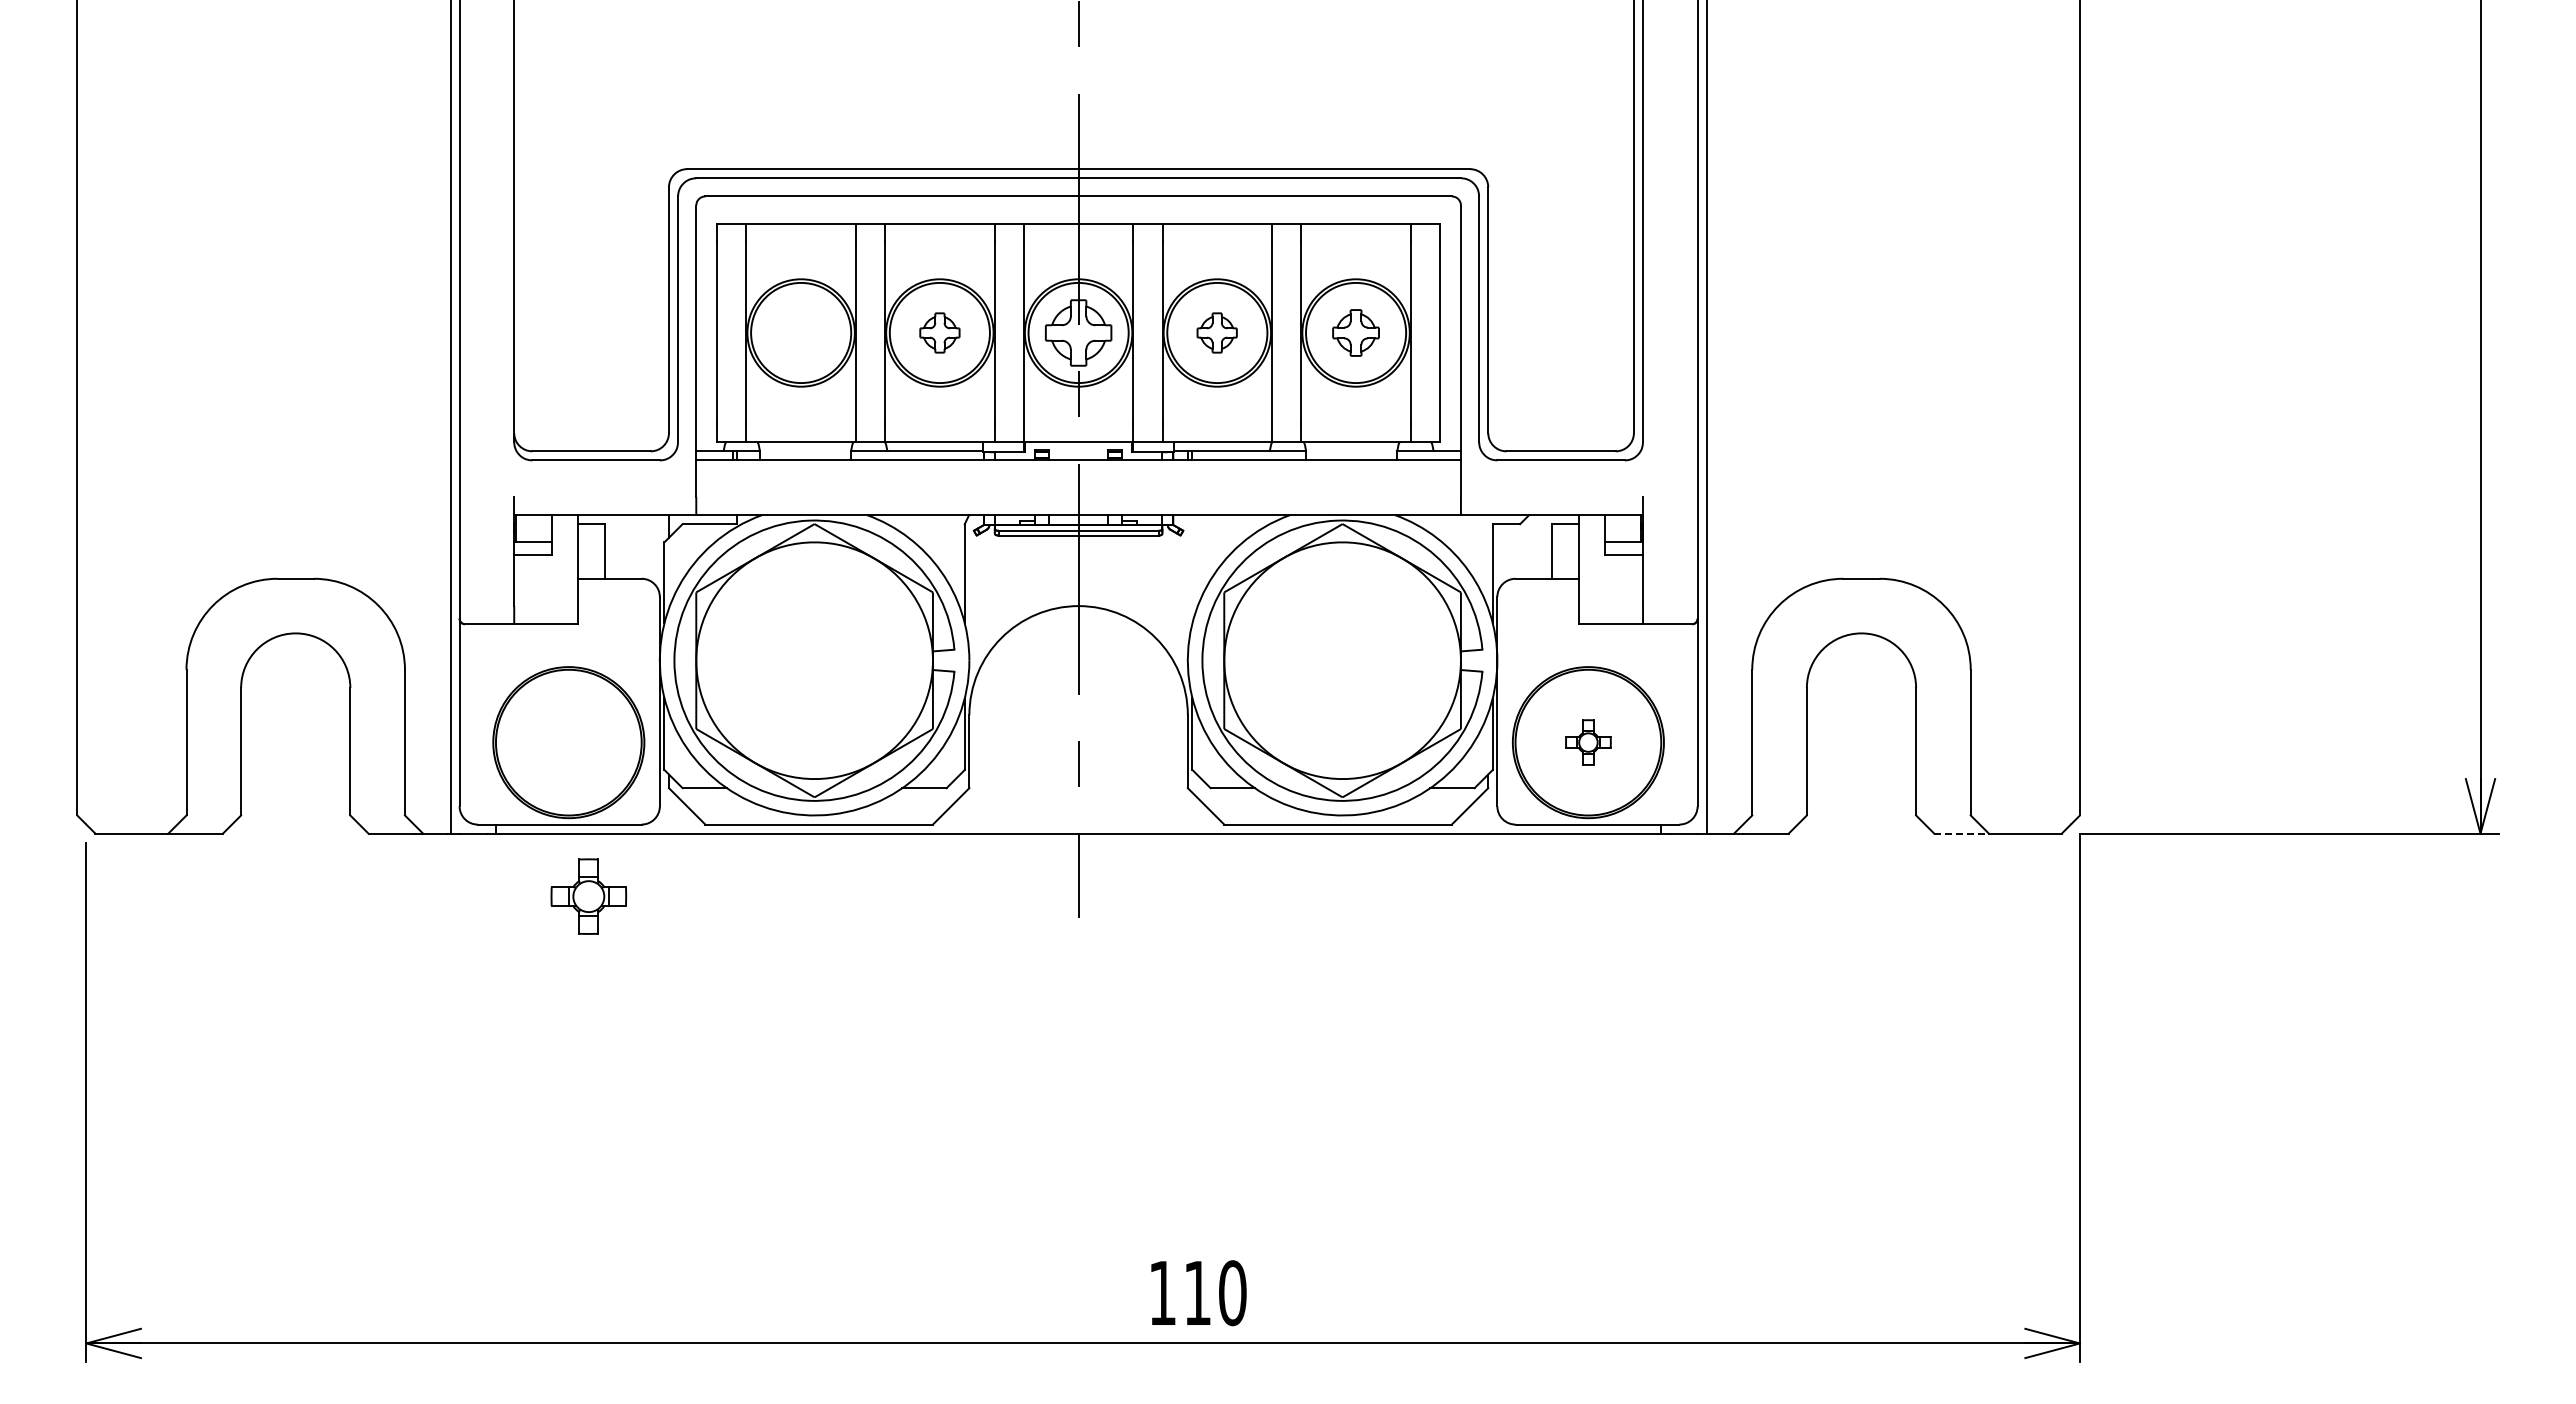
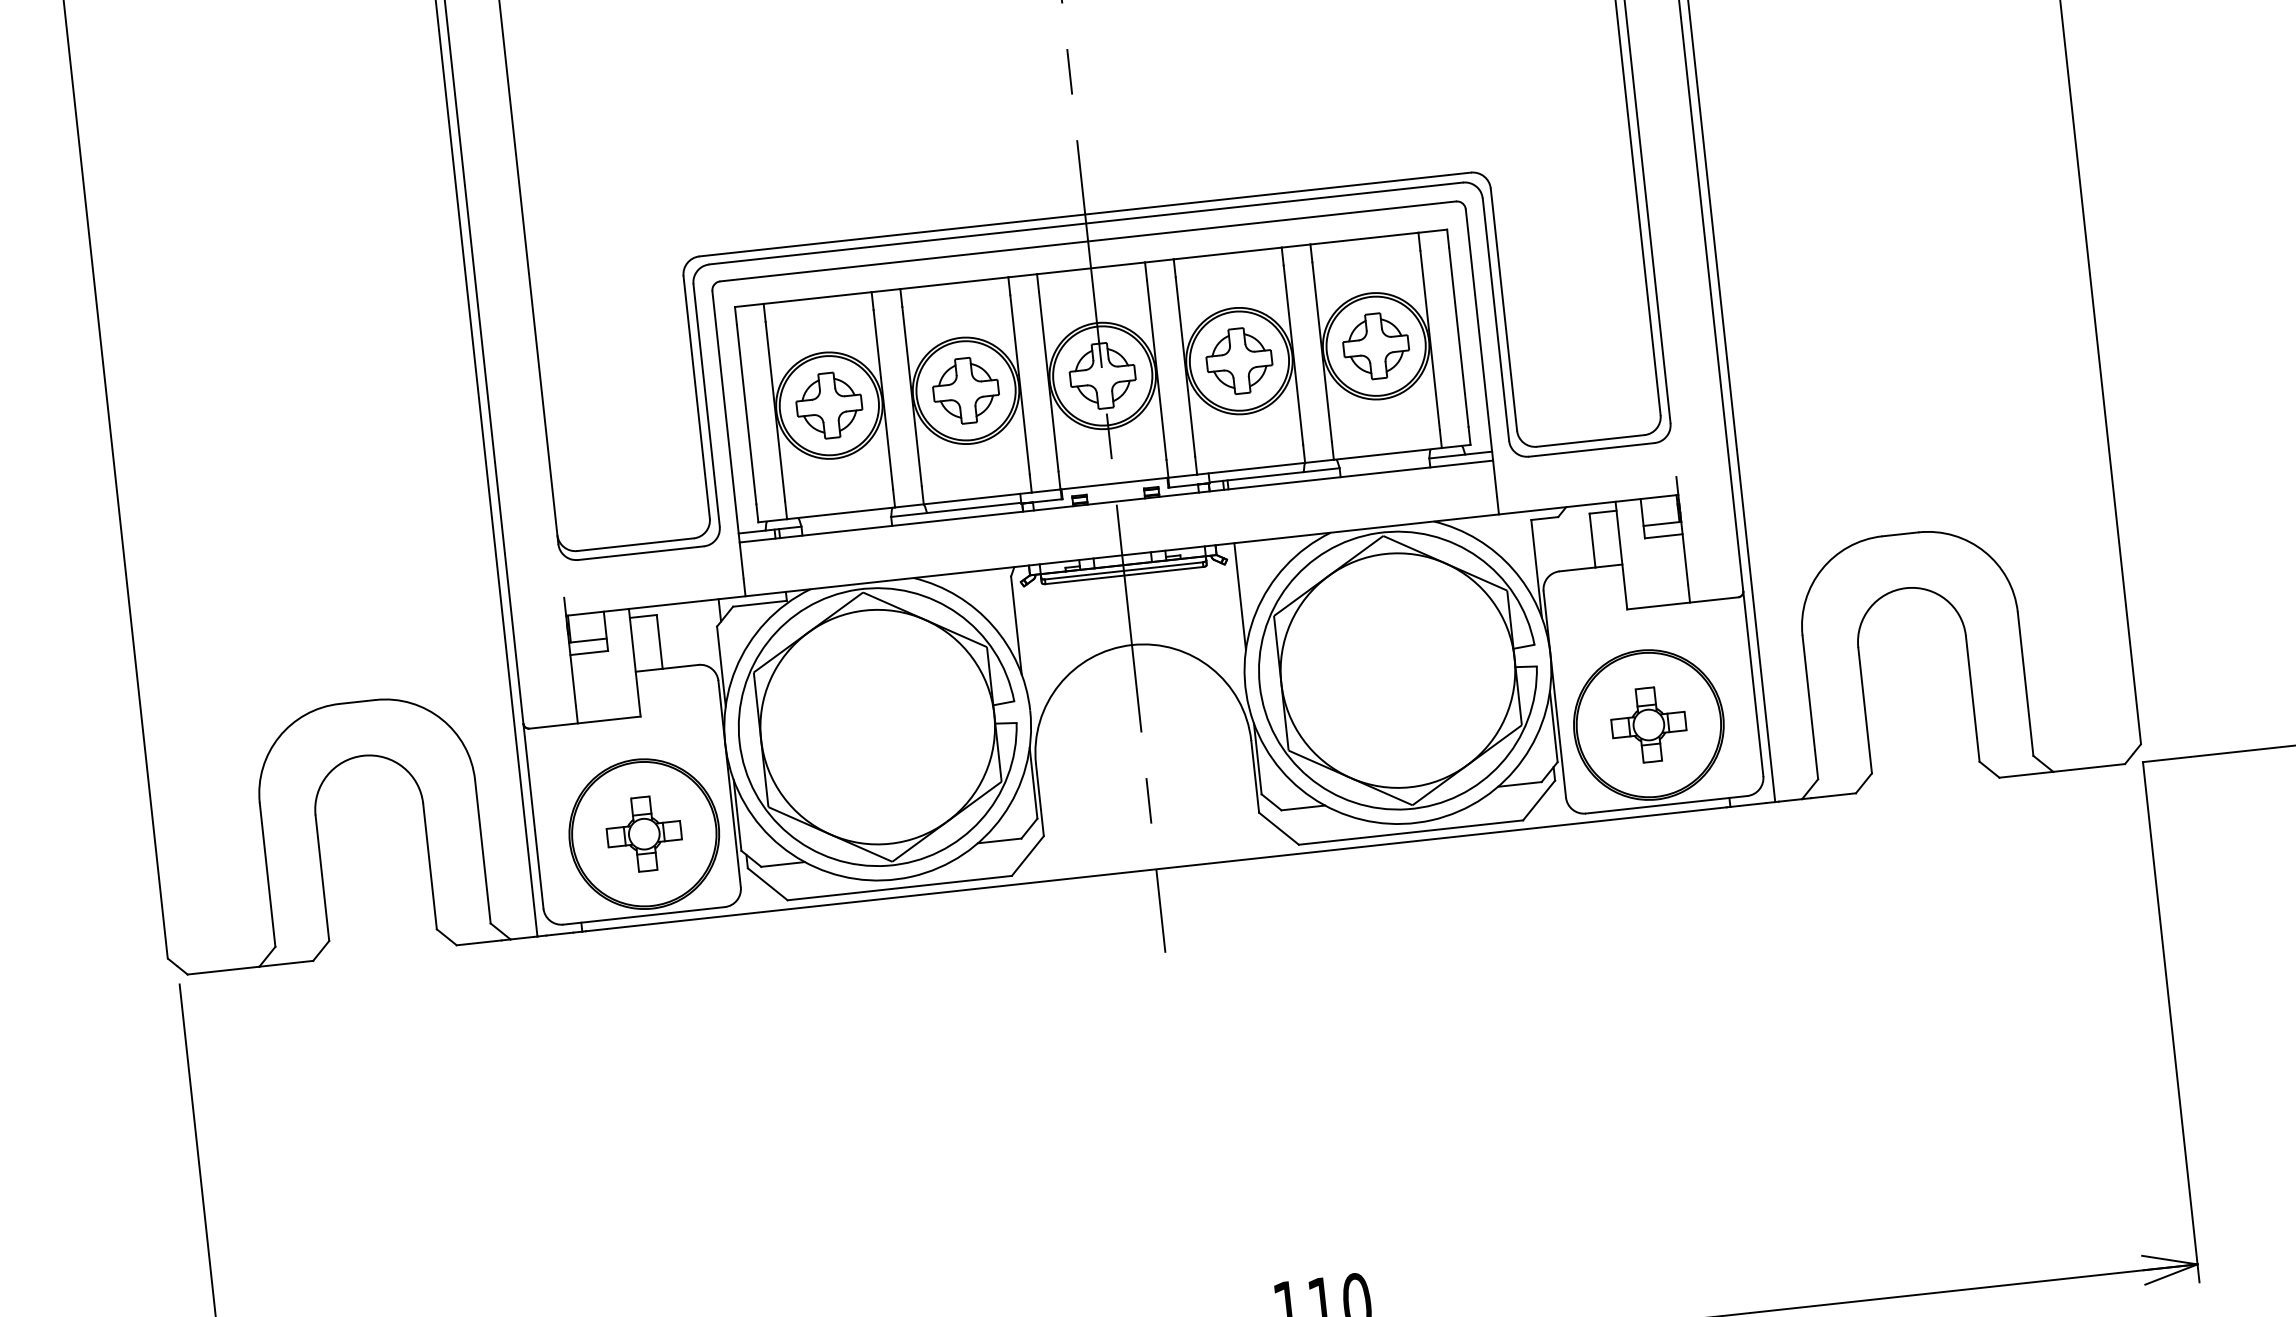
part: (800, 332) -> (828, 405), added
part: (939, 332) -> (965, 390), size x1.67
part: (1216, 332) -> (1238, 360), size x1.67
part: (1355, 332) -> (1375, 345), size x1.43
line: (1192, 569) -> (1240, 596), added
part: (1588, 742) -> (1648, 724), size x1.67
line: (1962, 833) -> (2027, 774), dashed -> solid
part: (588, 896) -> (643, 834), moved

